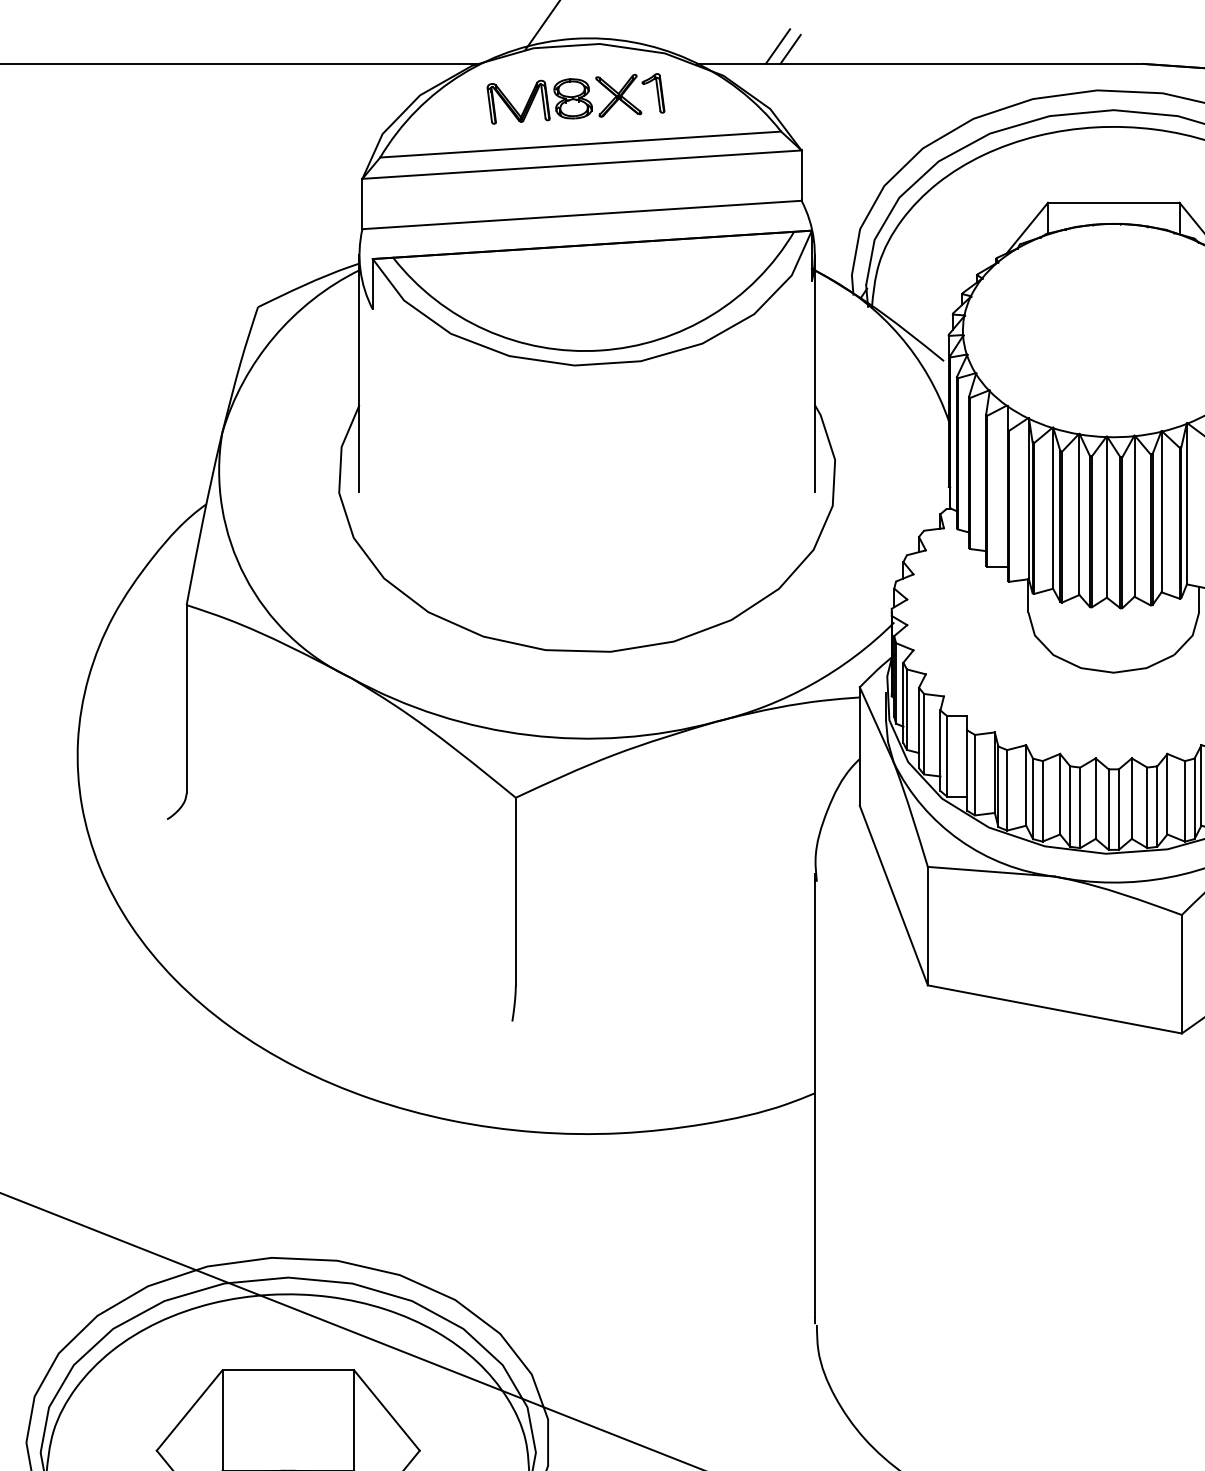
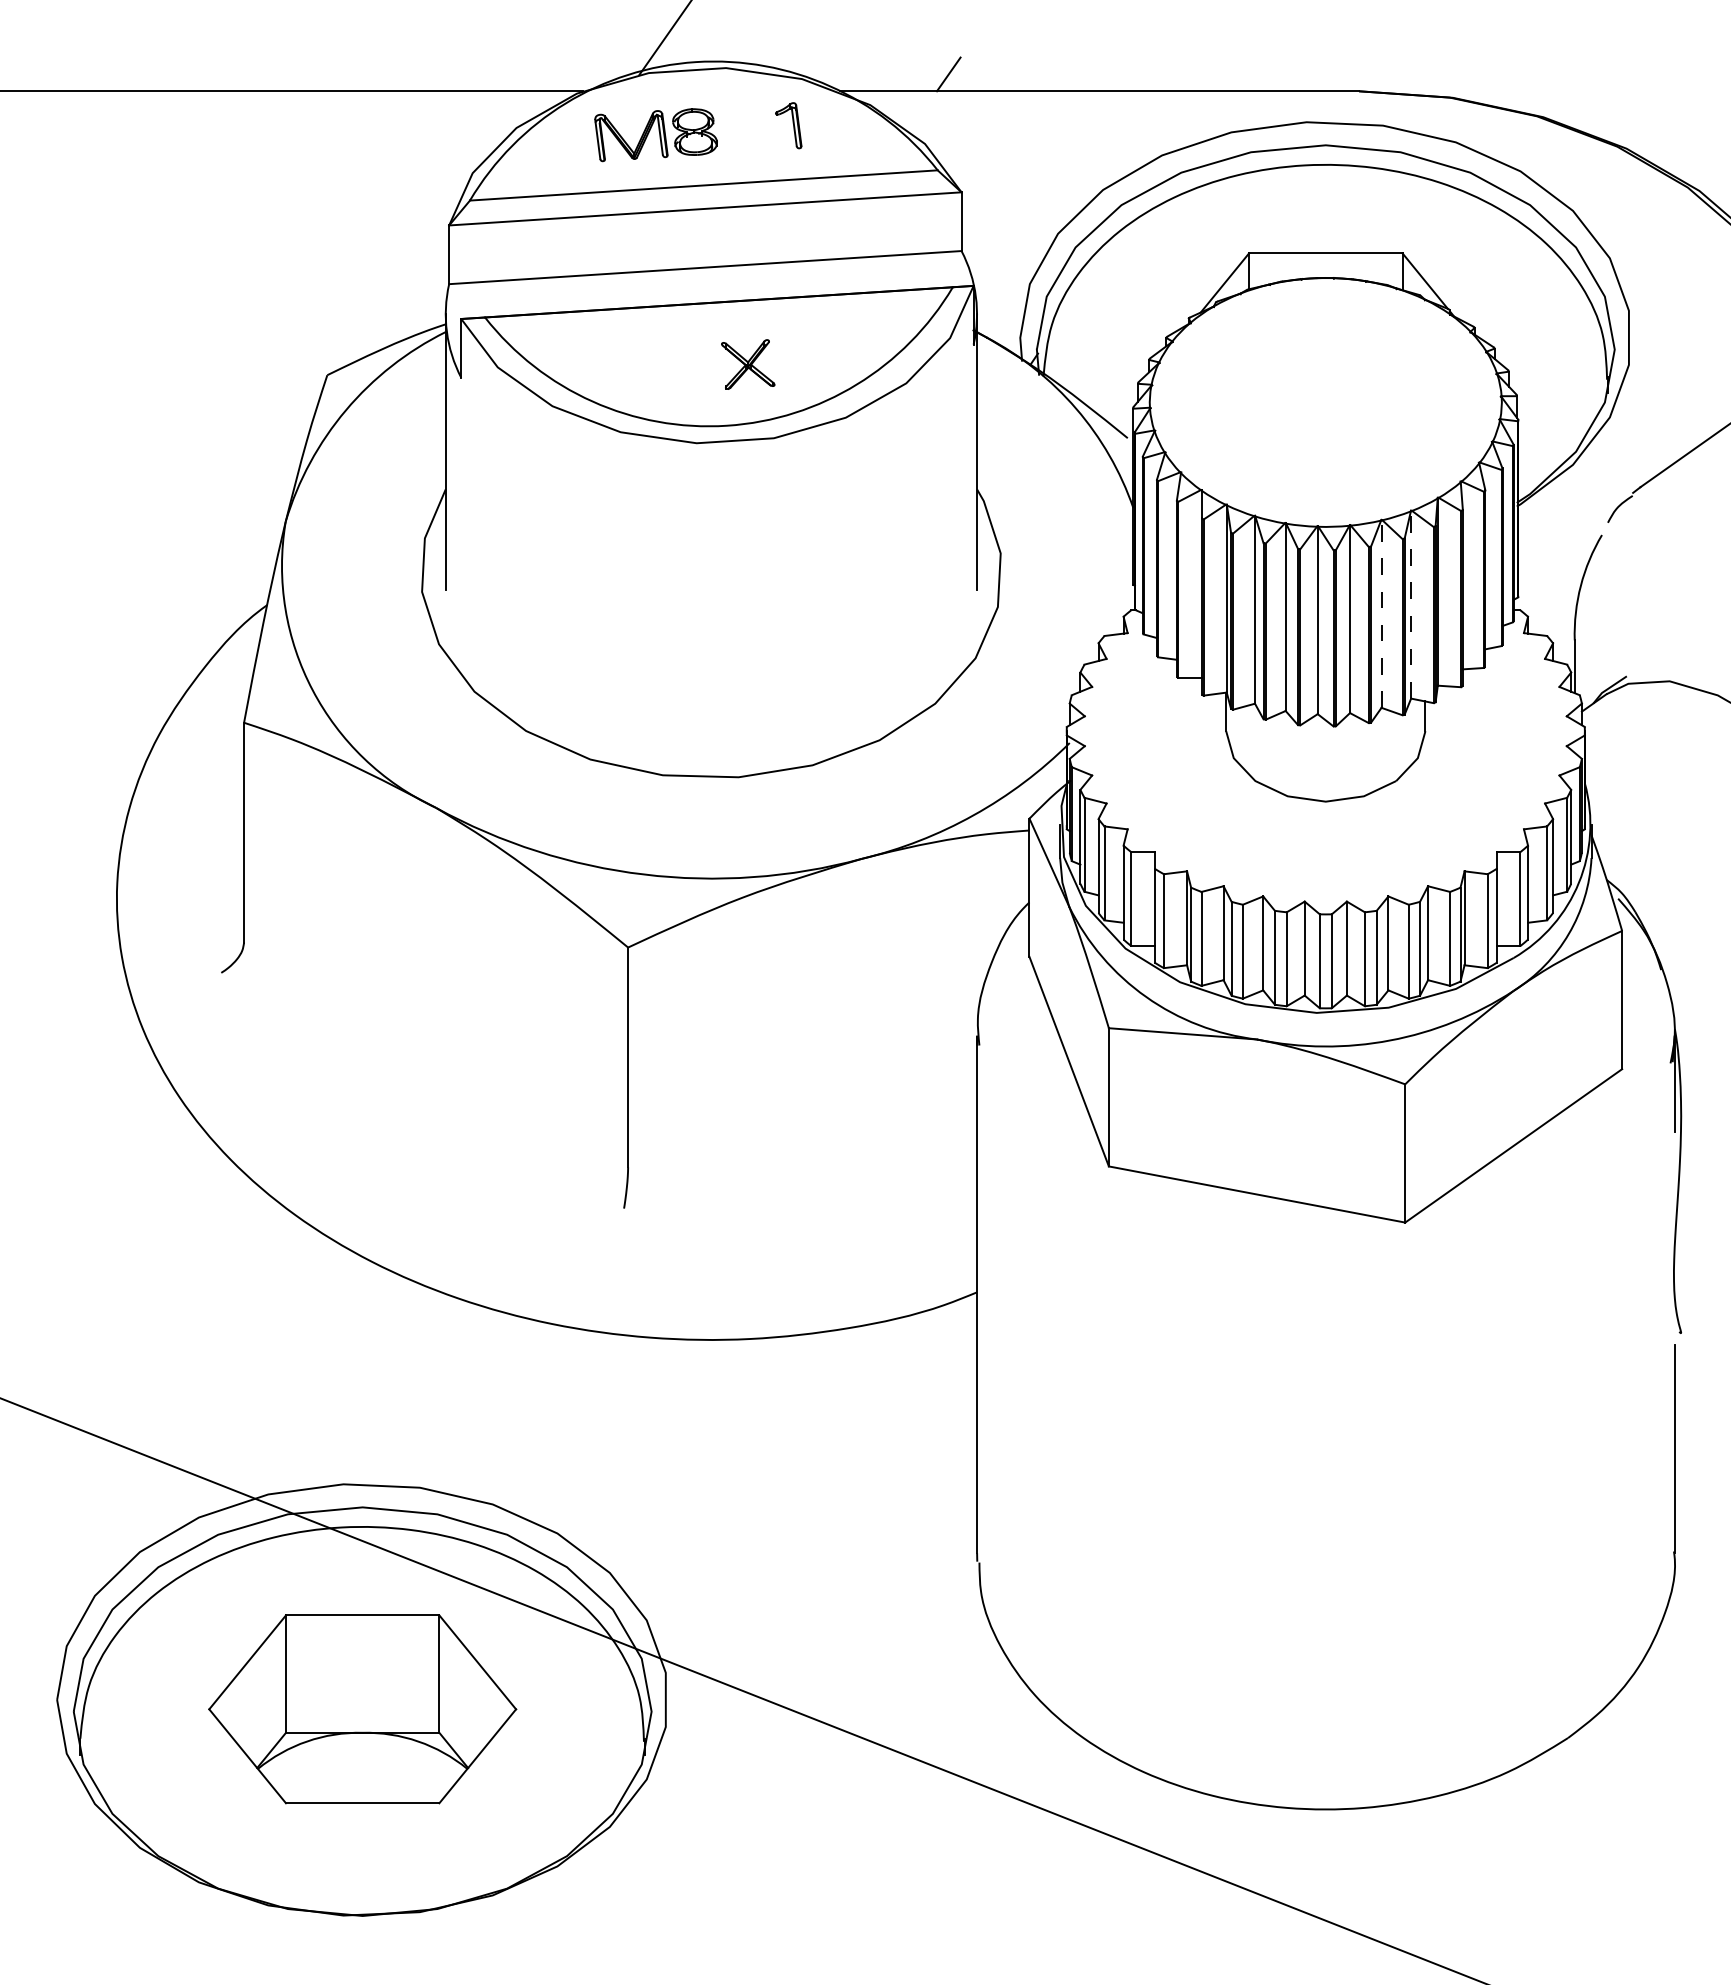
line: (777, 46) -> (933, 70), removed
part: (618, 95) -> (748, 364), moved
line: (1187, 503) -> (1411, 604), solid -> dashed
line: (1161, 511) -> (1381, 613), solid -> dashed

